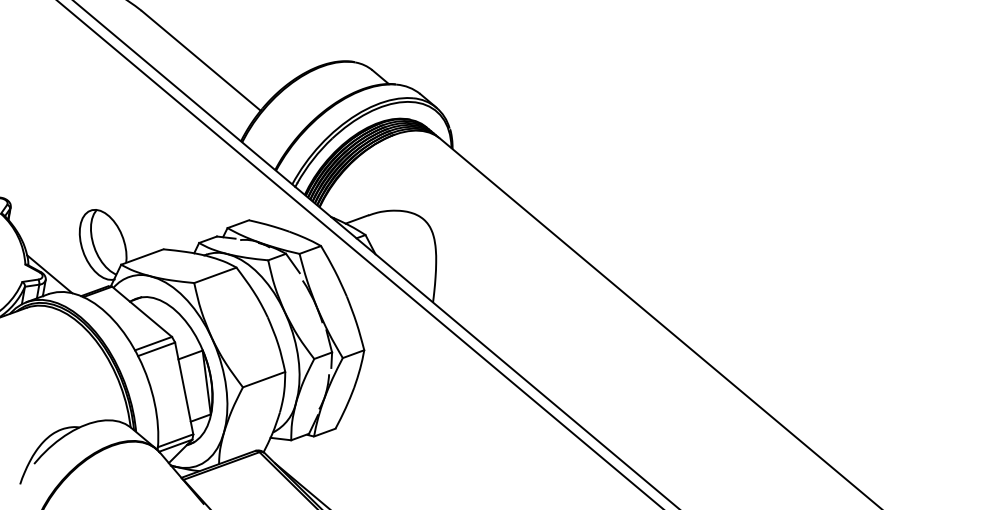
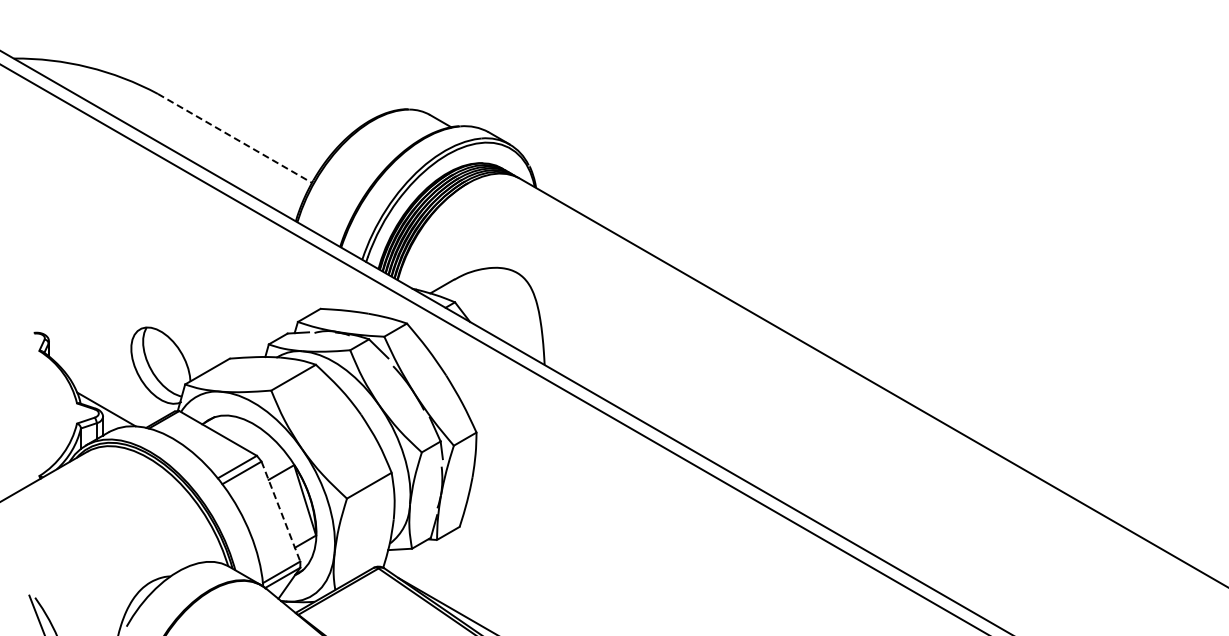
line: (201, 60) -> (235, 138), solid -> dashed
line: (183, 388) -> (280, 511), solid -> dashed

